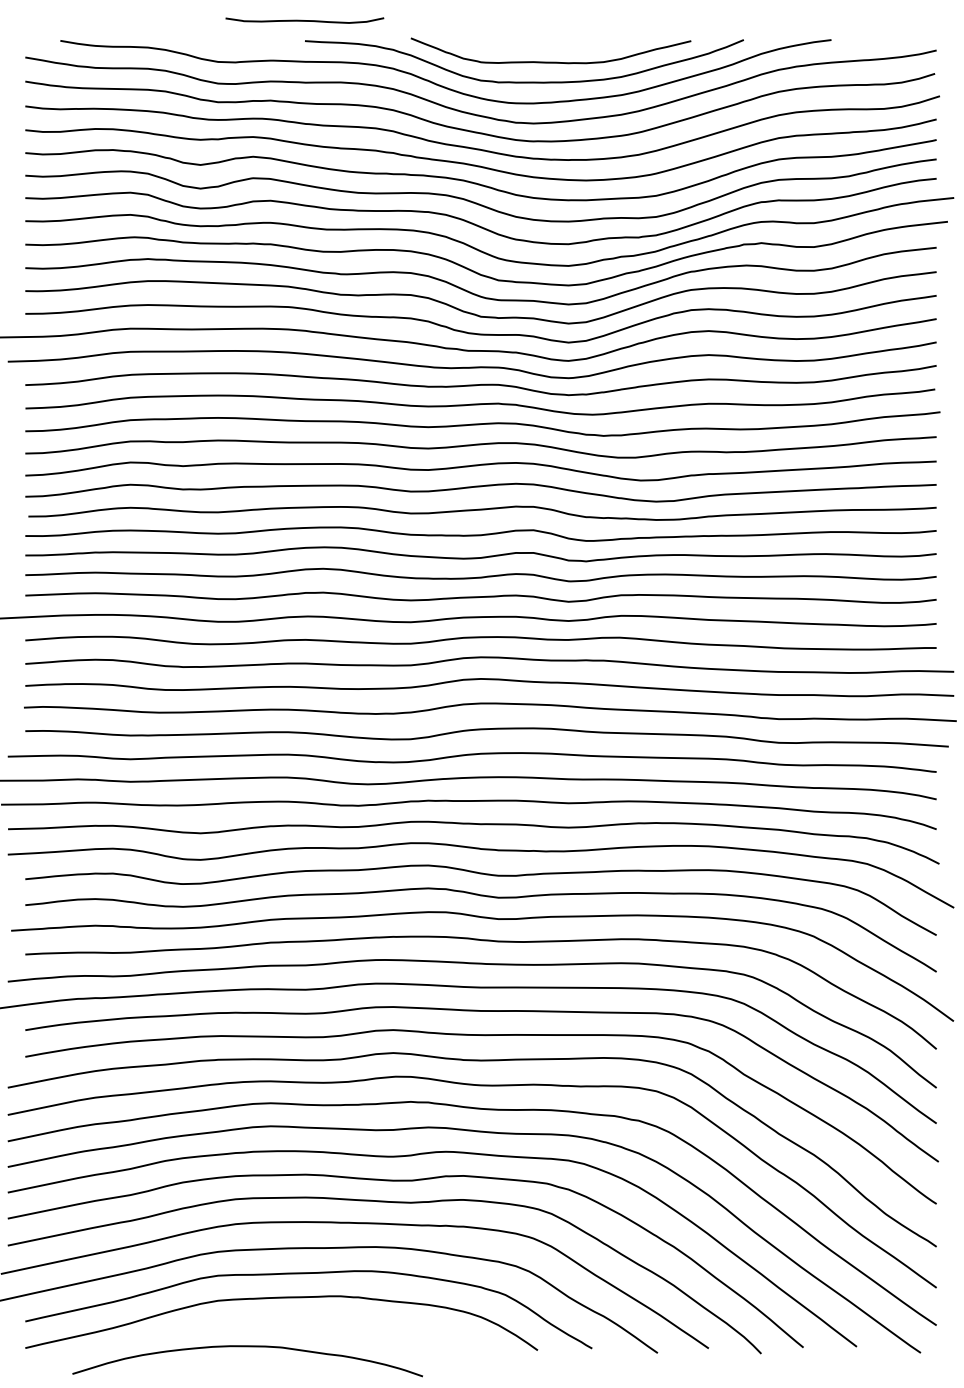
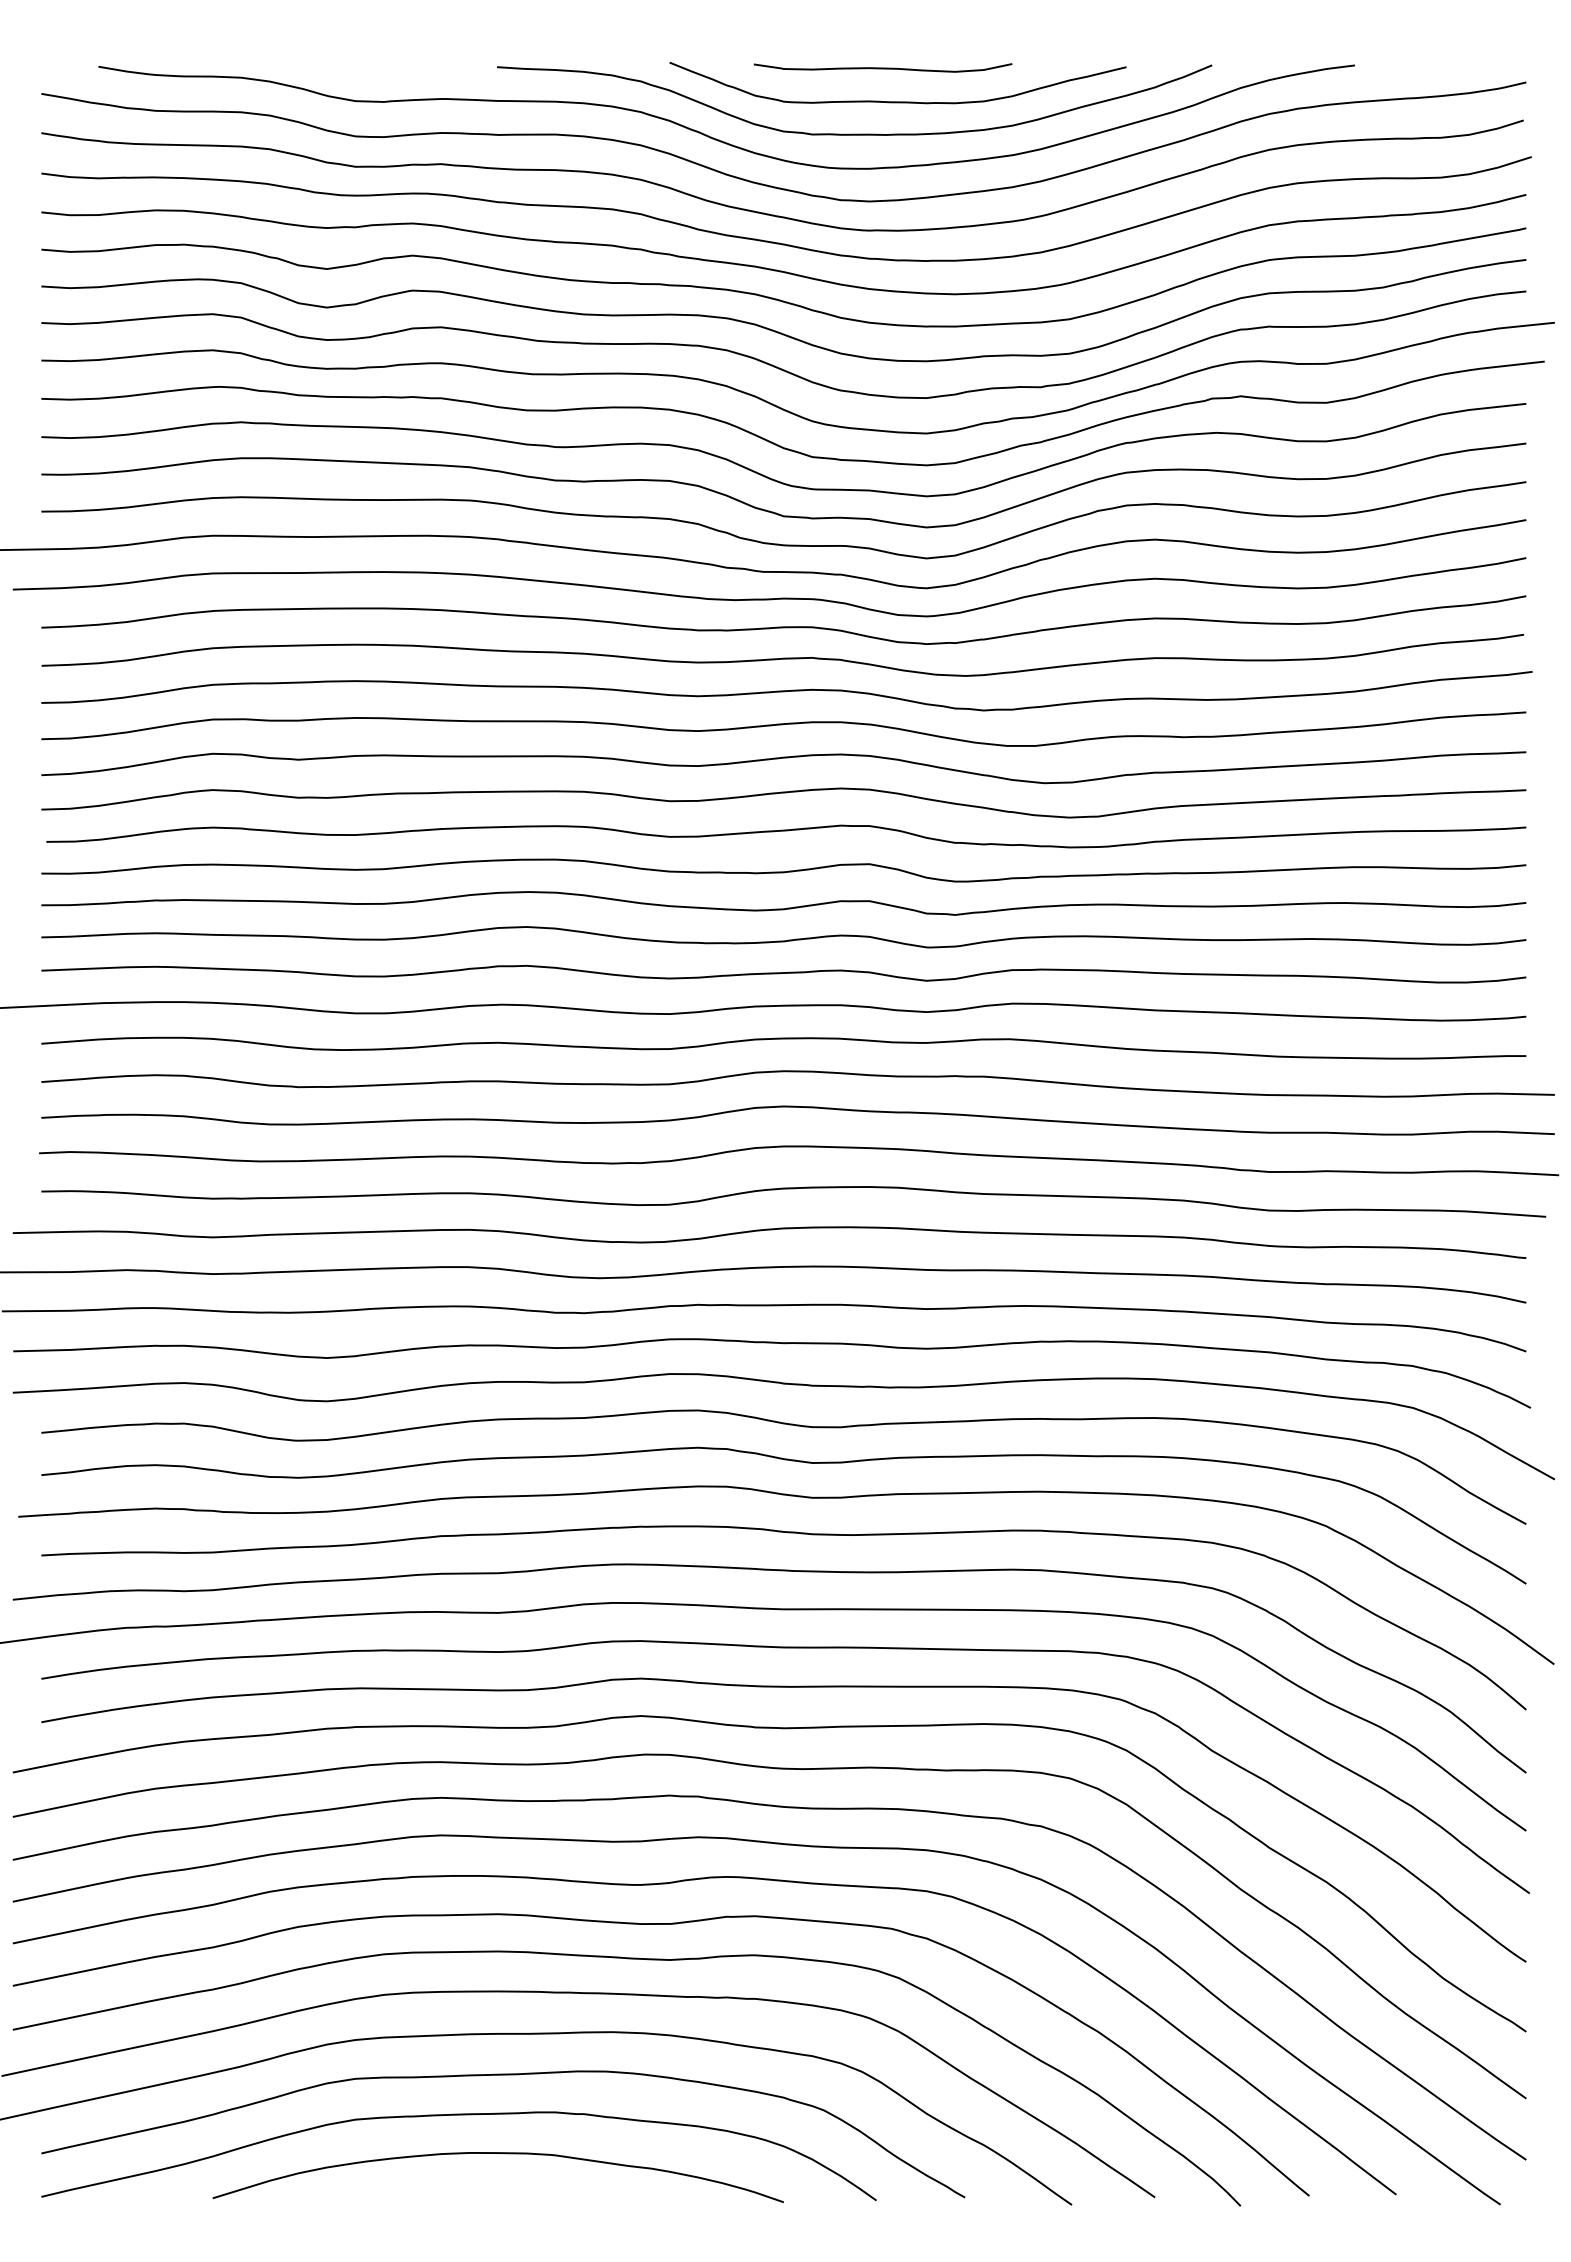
curve: (304, 20) -> (882, 67), moved
curve: (247, 1347) -> (497, 2155), moved

